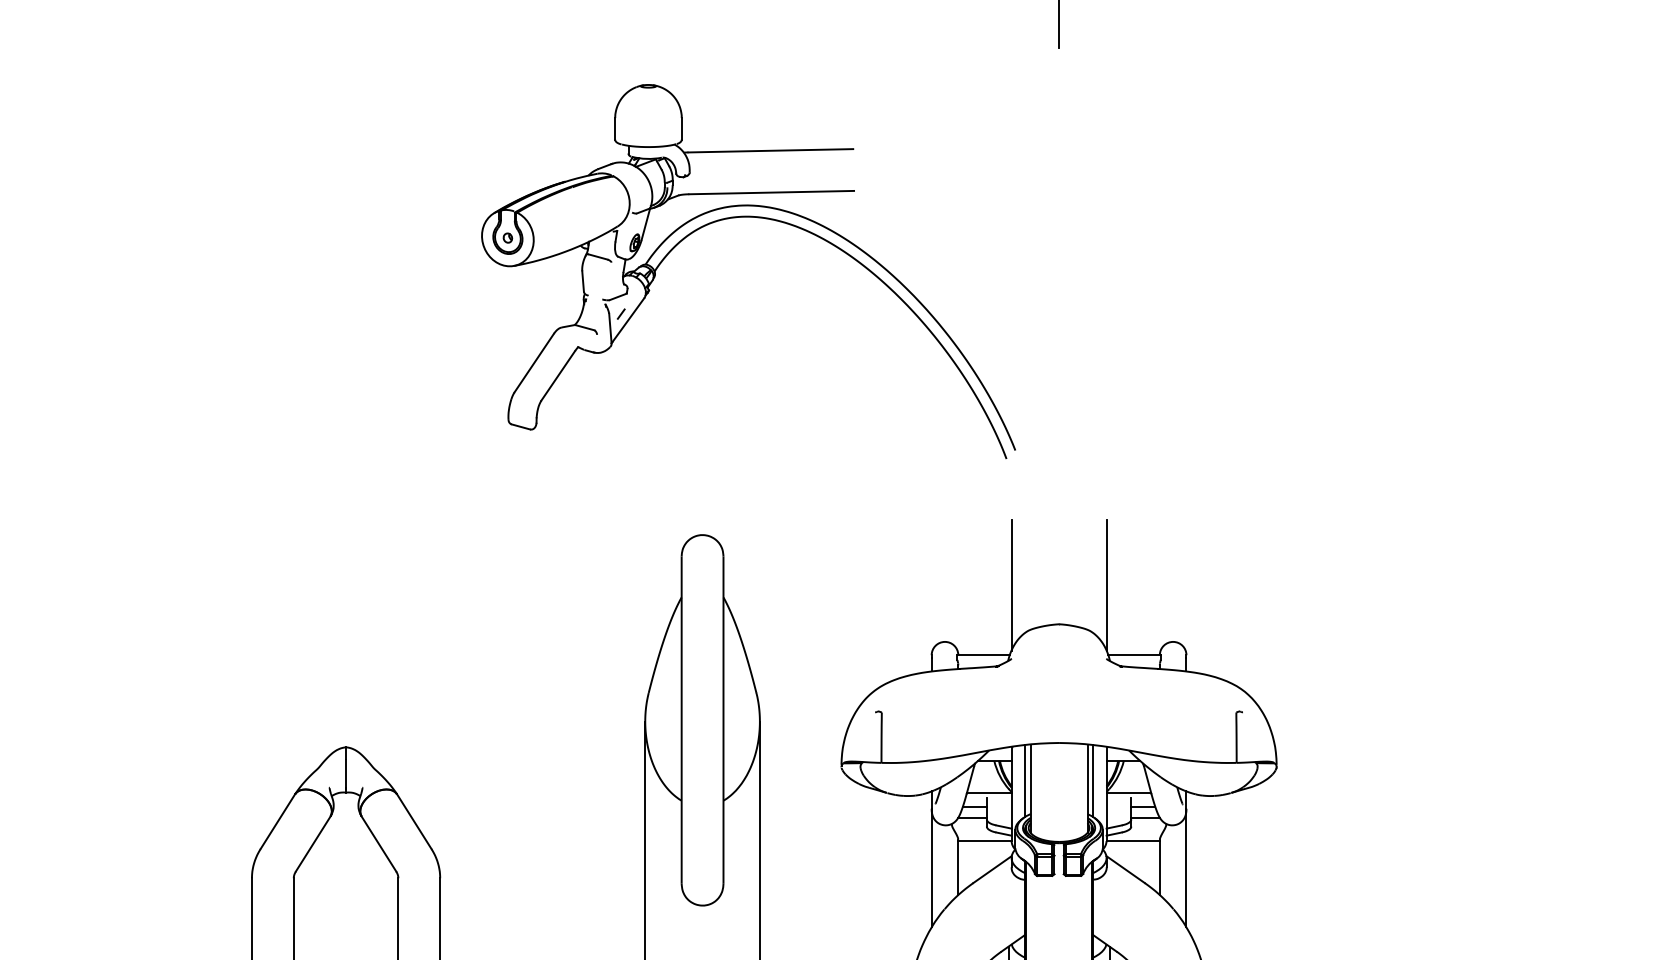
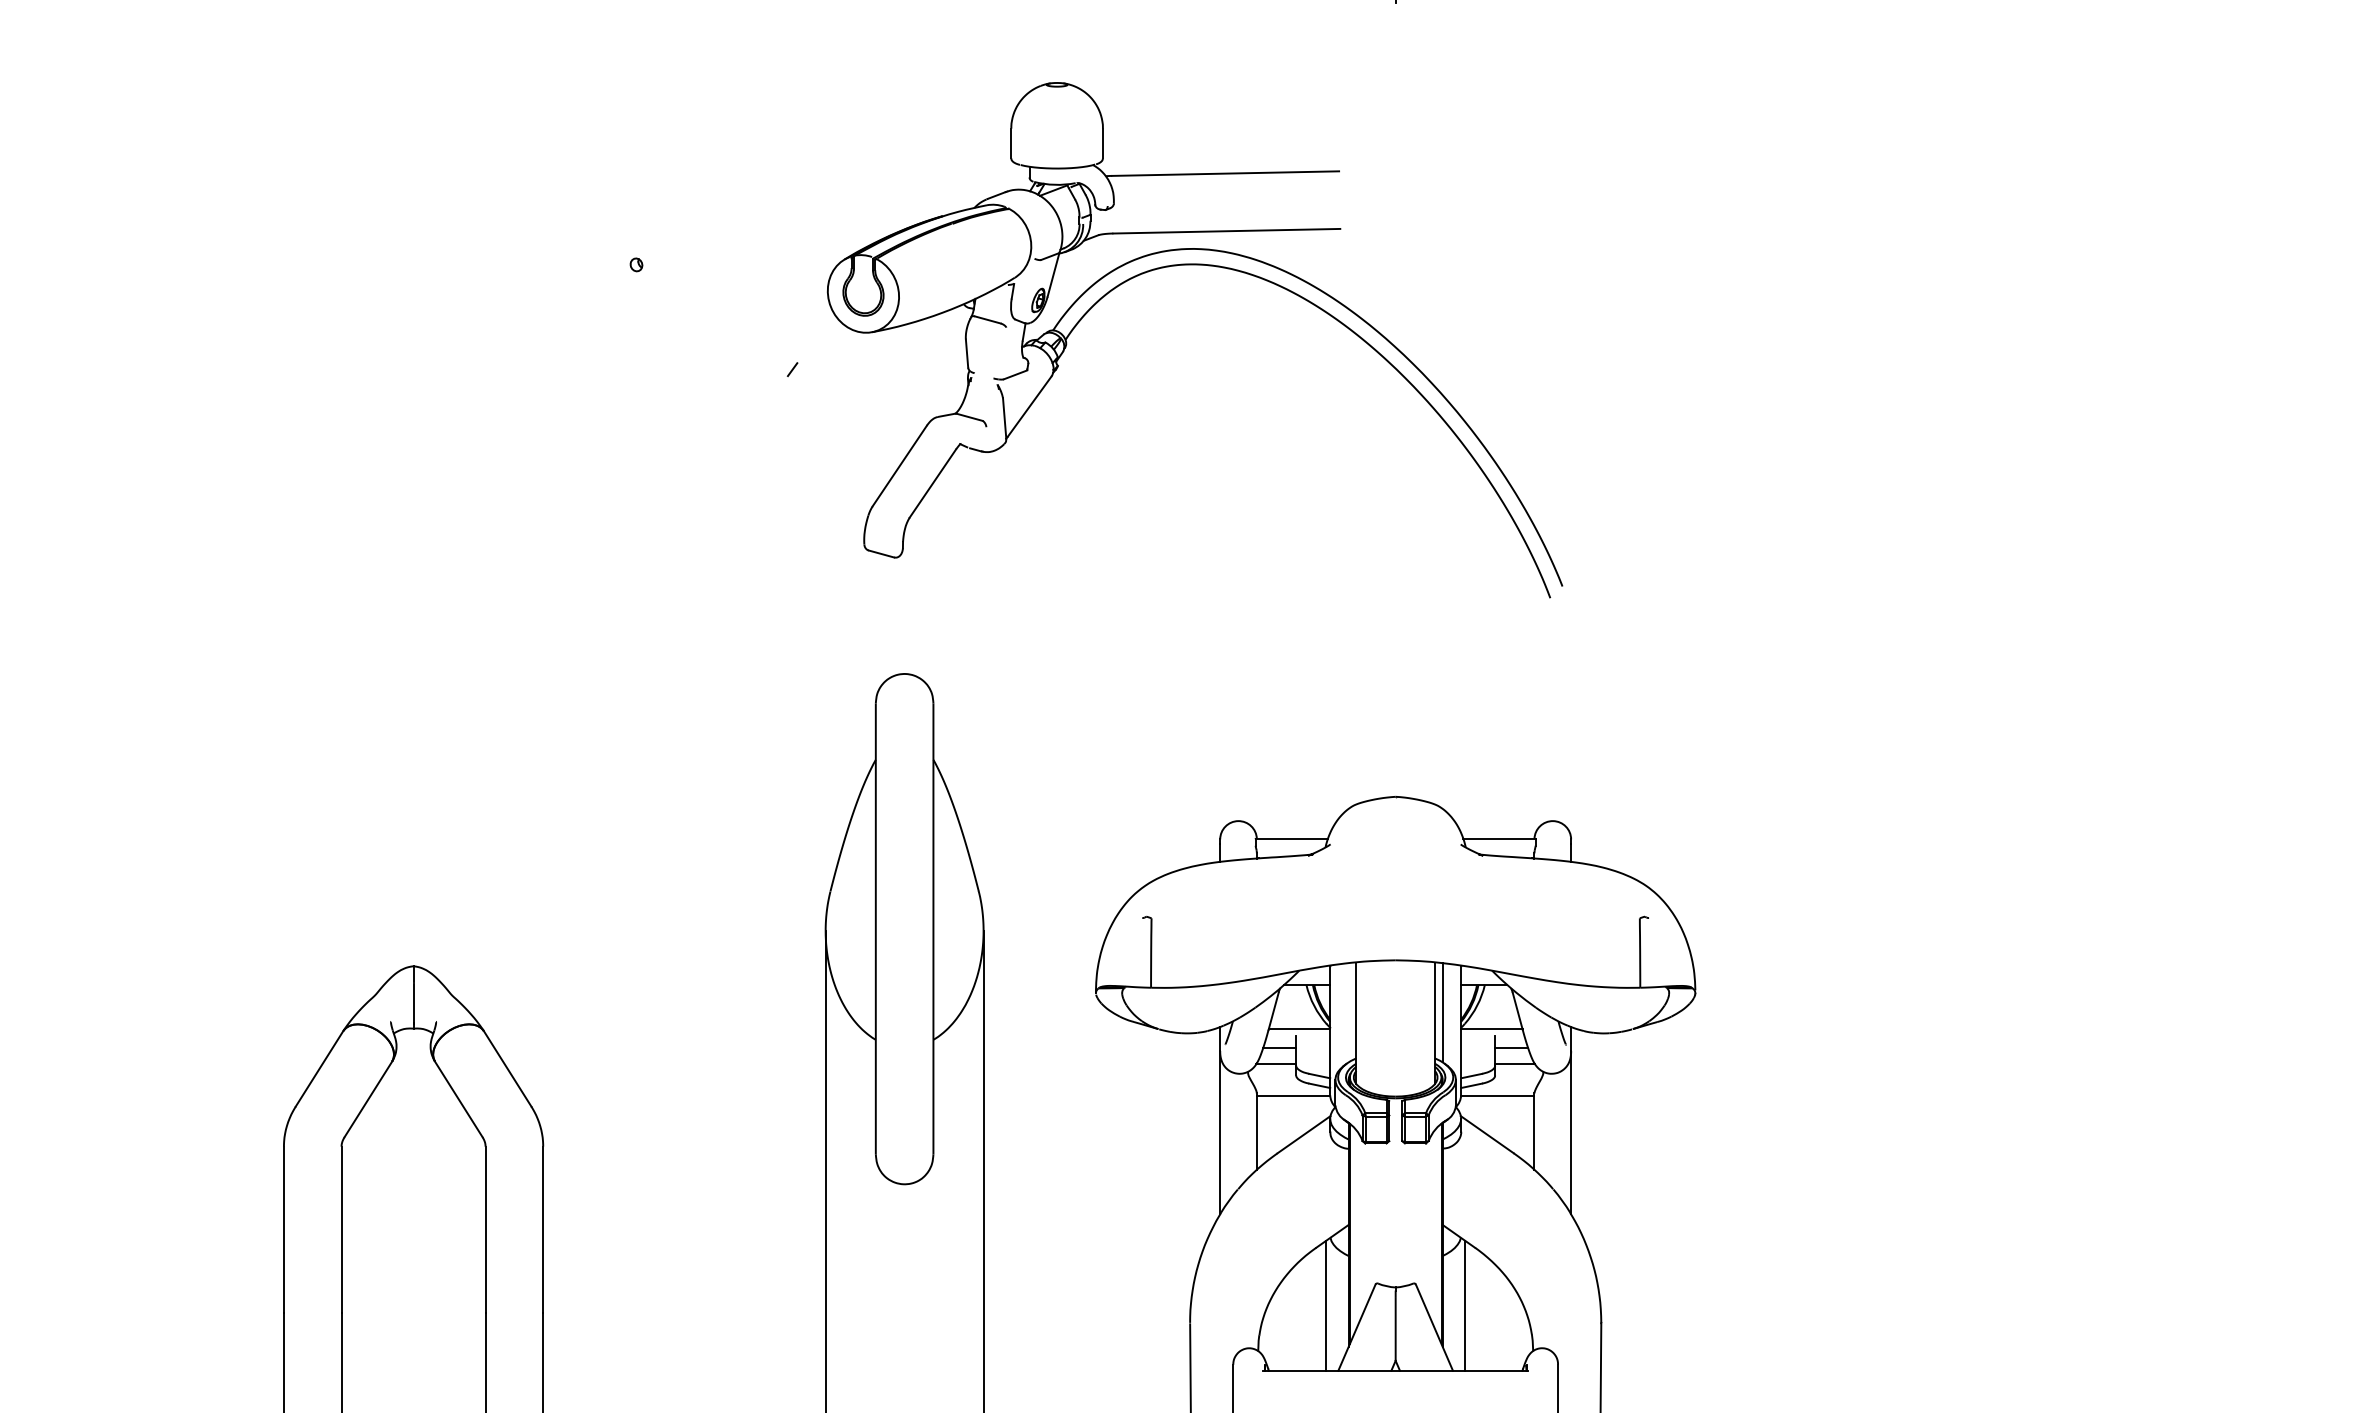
part: (748, 217) -> (1194, 265), moved
line: (1011, 584) -> (1330, 742), removed
line: (1106, 584) -> (1461, 742), removed
line: (1024, 780) -> (1348, 1012), removed

